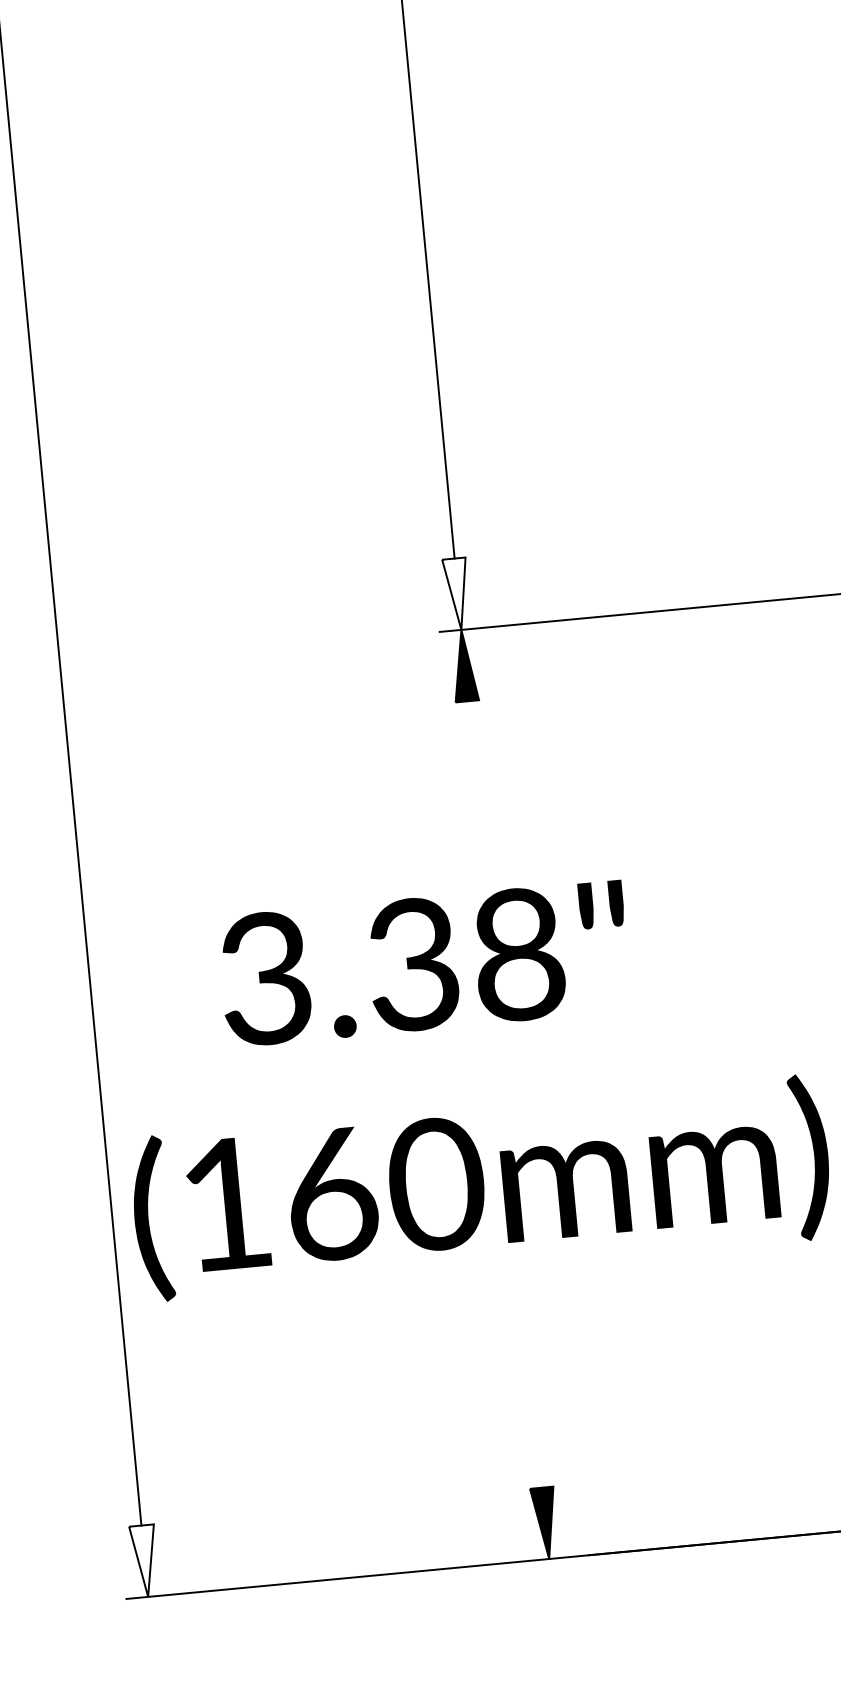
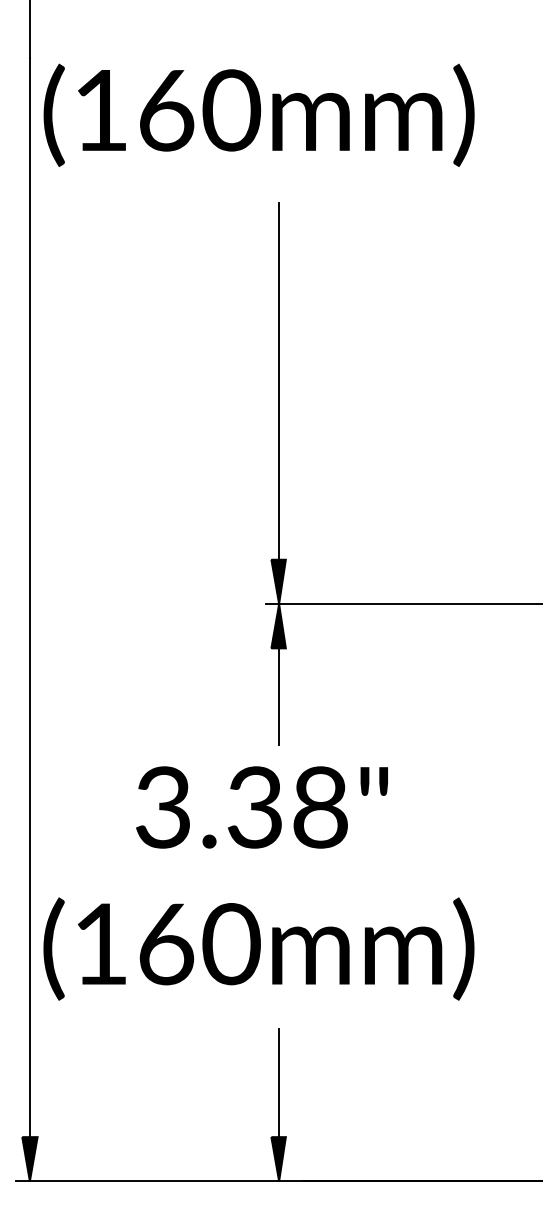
fill: (456, 593) -> (278, 581), added
line: (476, 778) -> (279, 696), added
text: (423, 963) -> (261, 807), moved
line: (534, 1401) -> (279, 1083), added
fill: (144, 1561) -> (29, 1159), added

